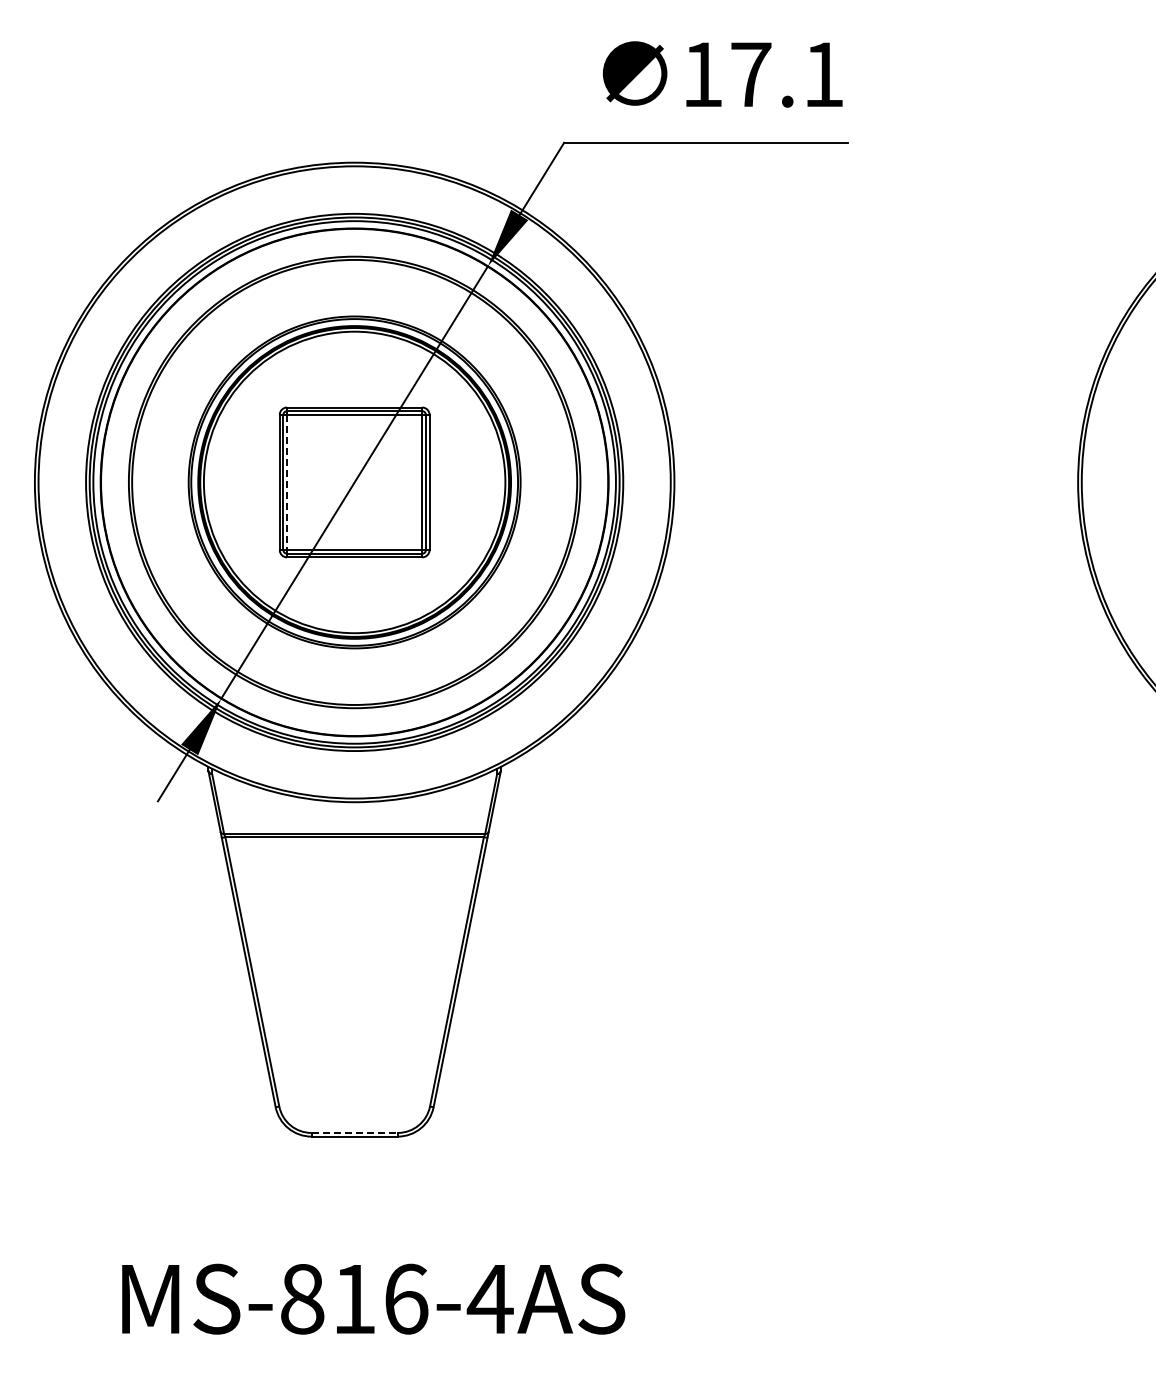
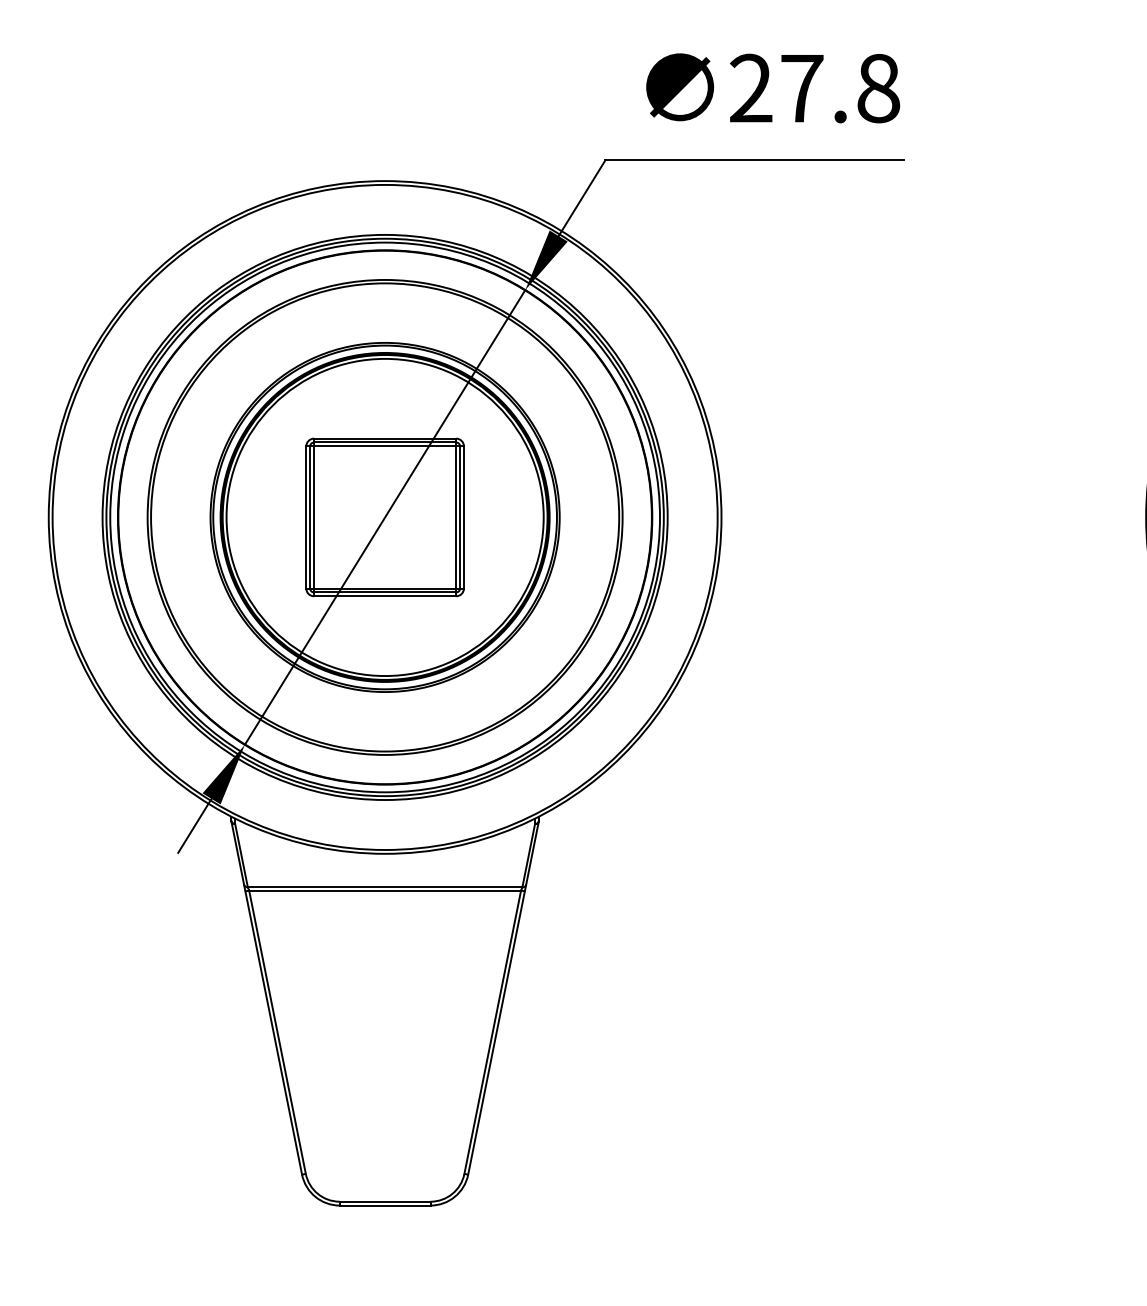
text: (763, 74) -> (815, 88), 17.1 -> 27.8
line: (287, 482) -> (314, 517), dashed -> solid
line: (355, 1132) -> (386, 1201), dashed -> solid

